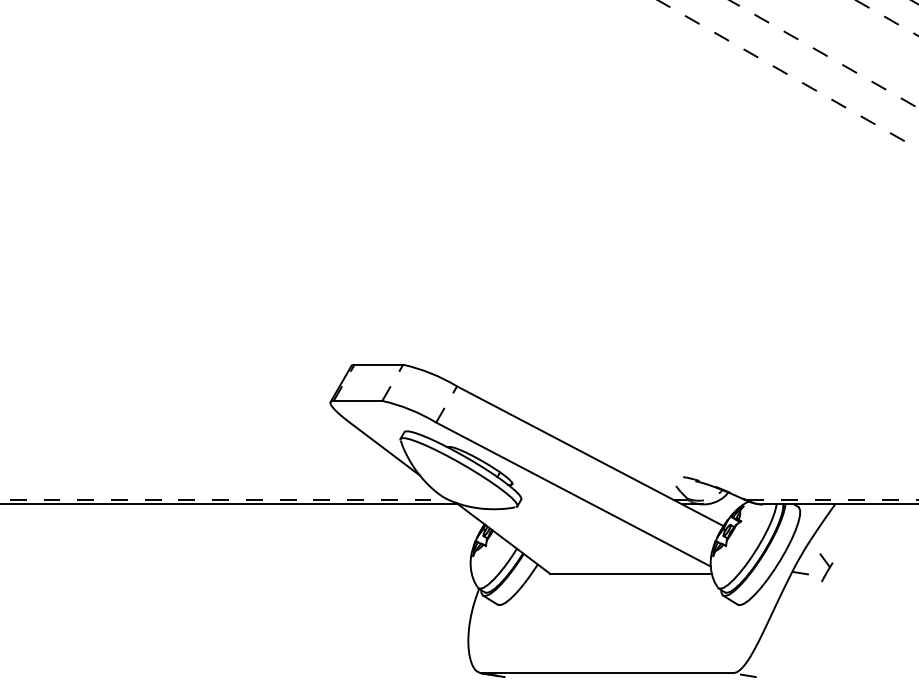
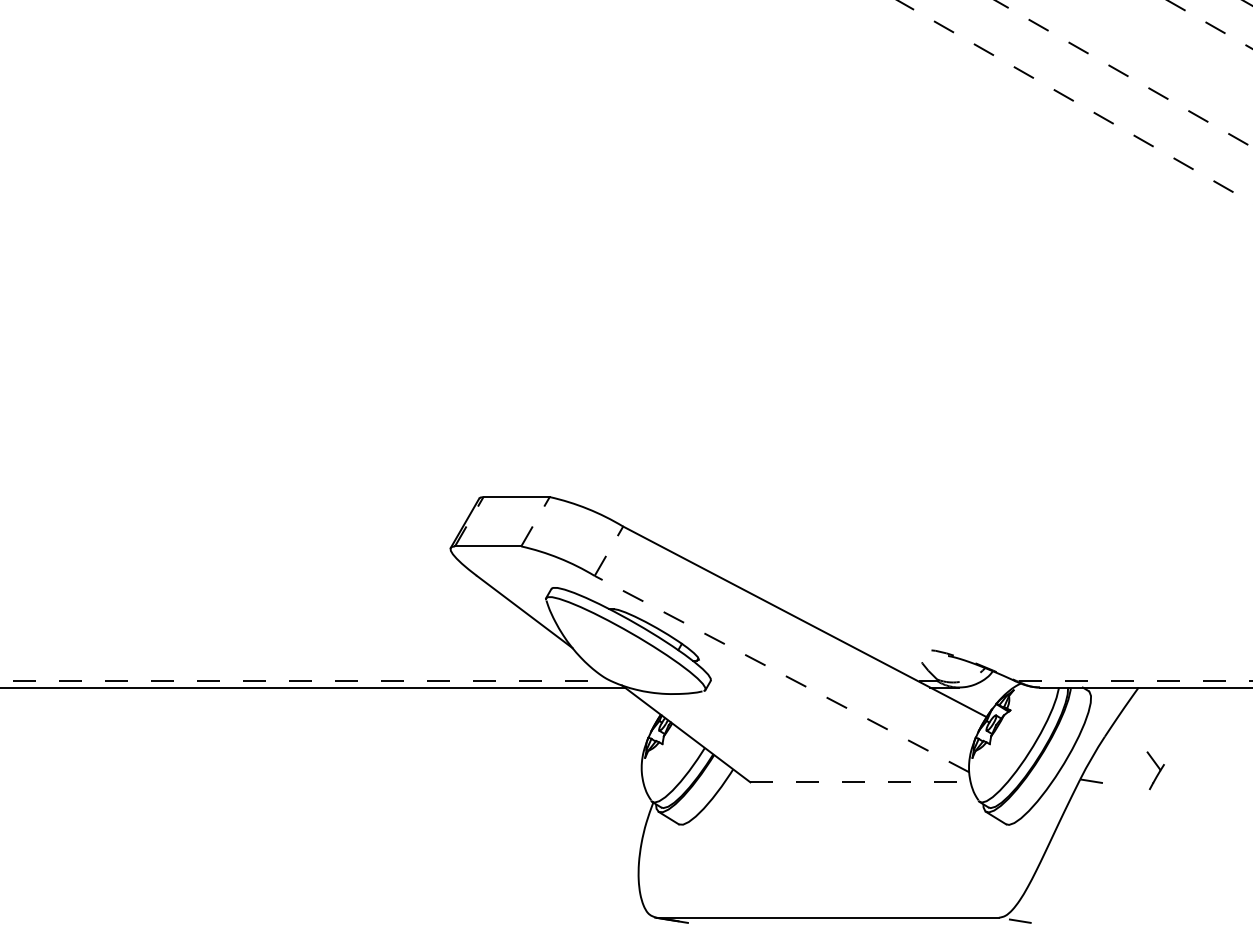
line: (573, 494) -> (781, 673), solid -> dashed
part: (826, 567) -> (1155, 770), moved
line: (631, 574) -> (861, 782), solid -> dashed

